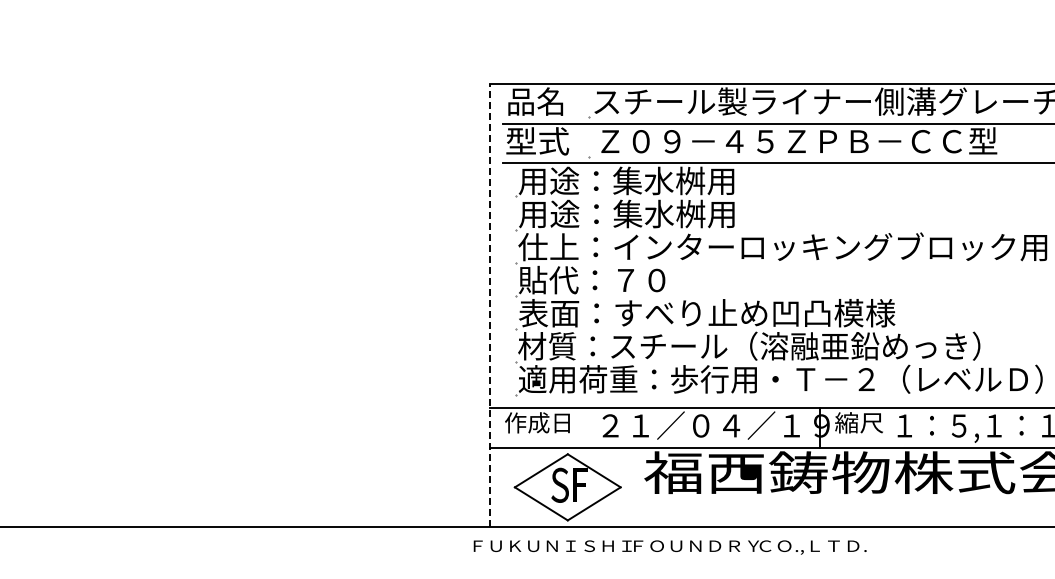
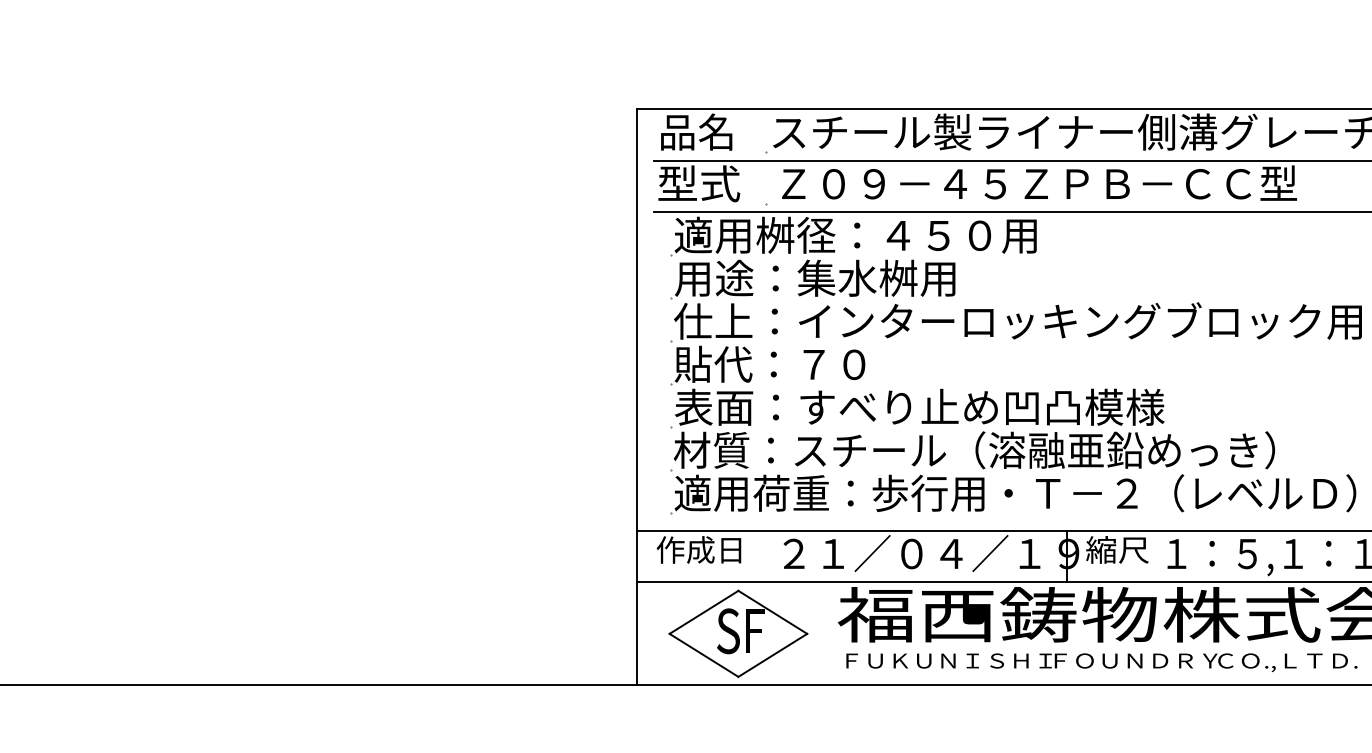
text: (657, 180) -> (855, 234), 用途：集水桝用 -> 適用桝径：４５０用
line: (489, 305) -> (636, 397), dashed -> solid
text: (669, 547) -> (1100, 662), moved

